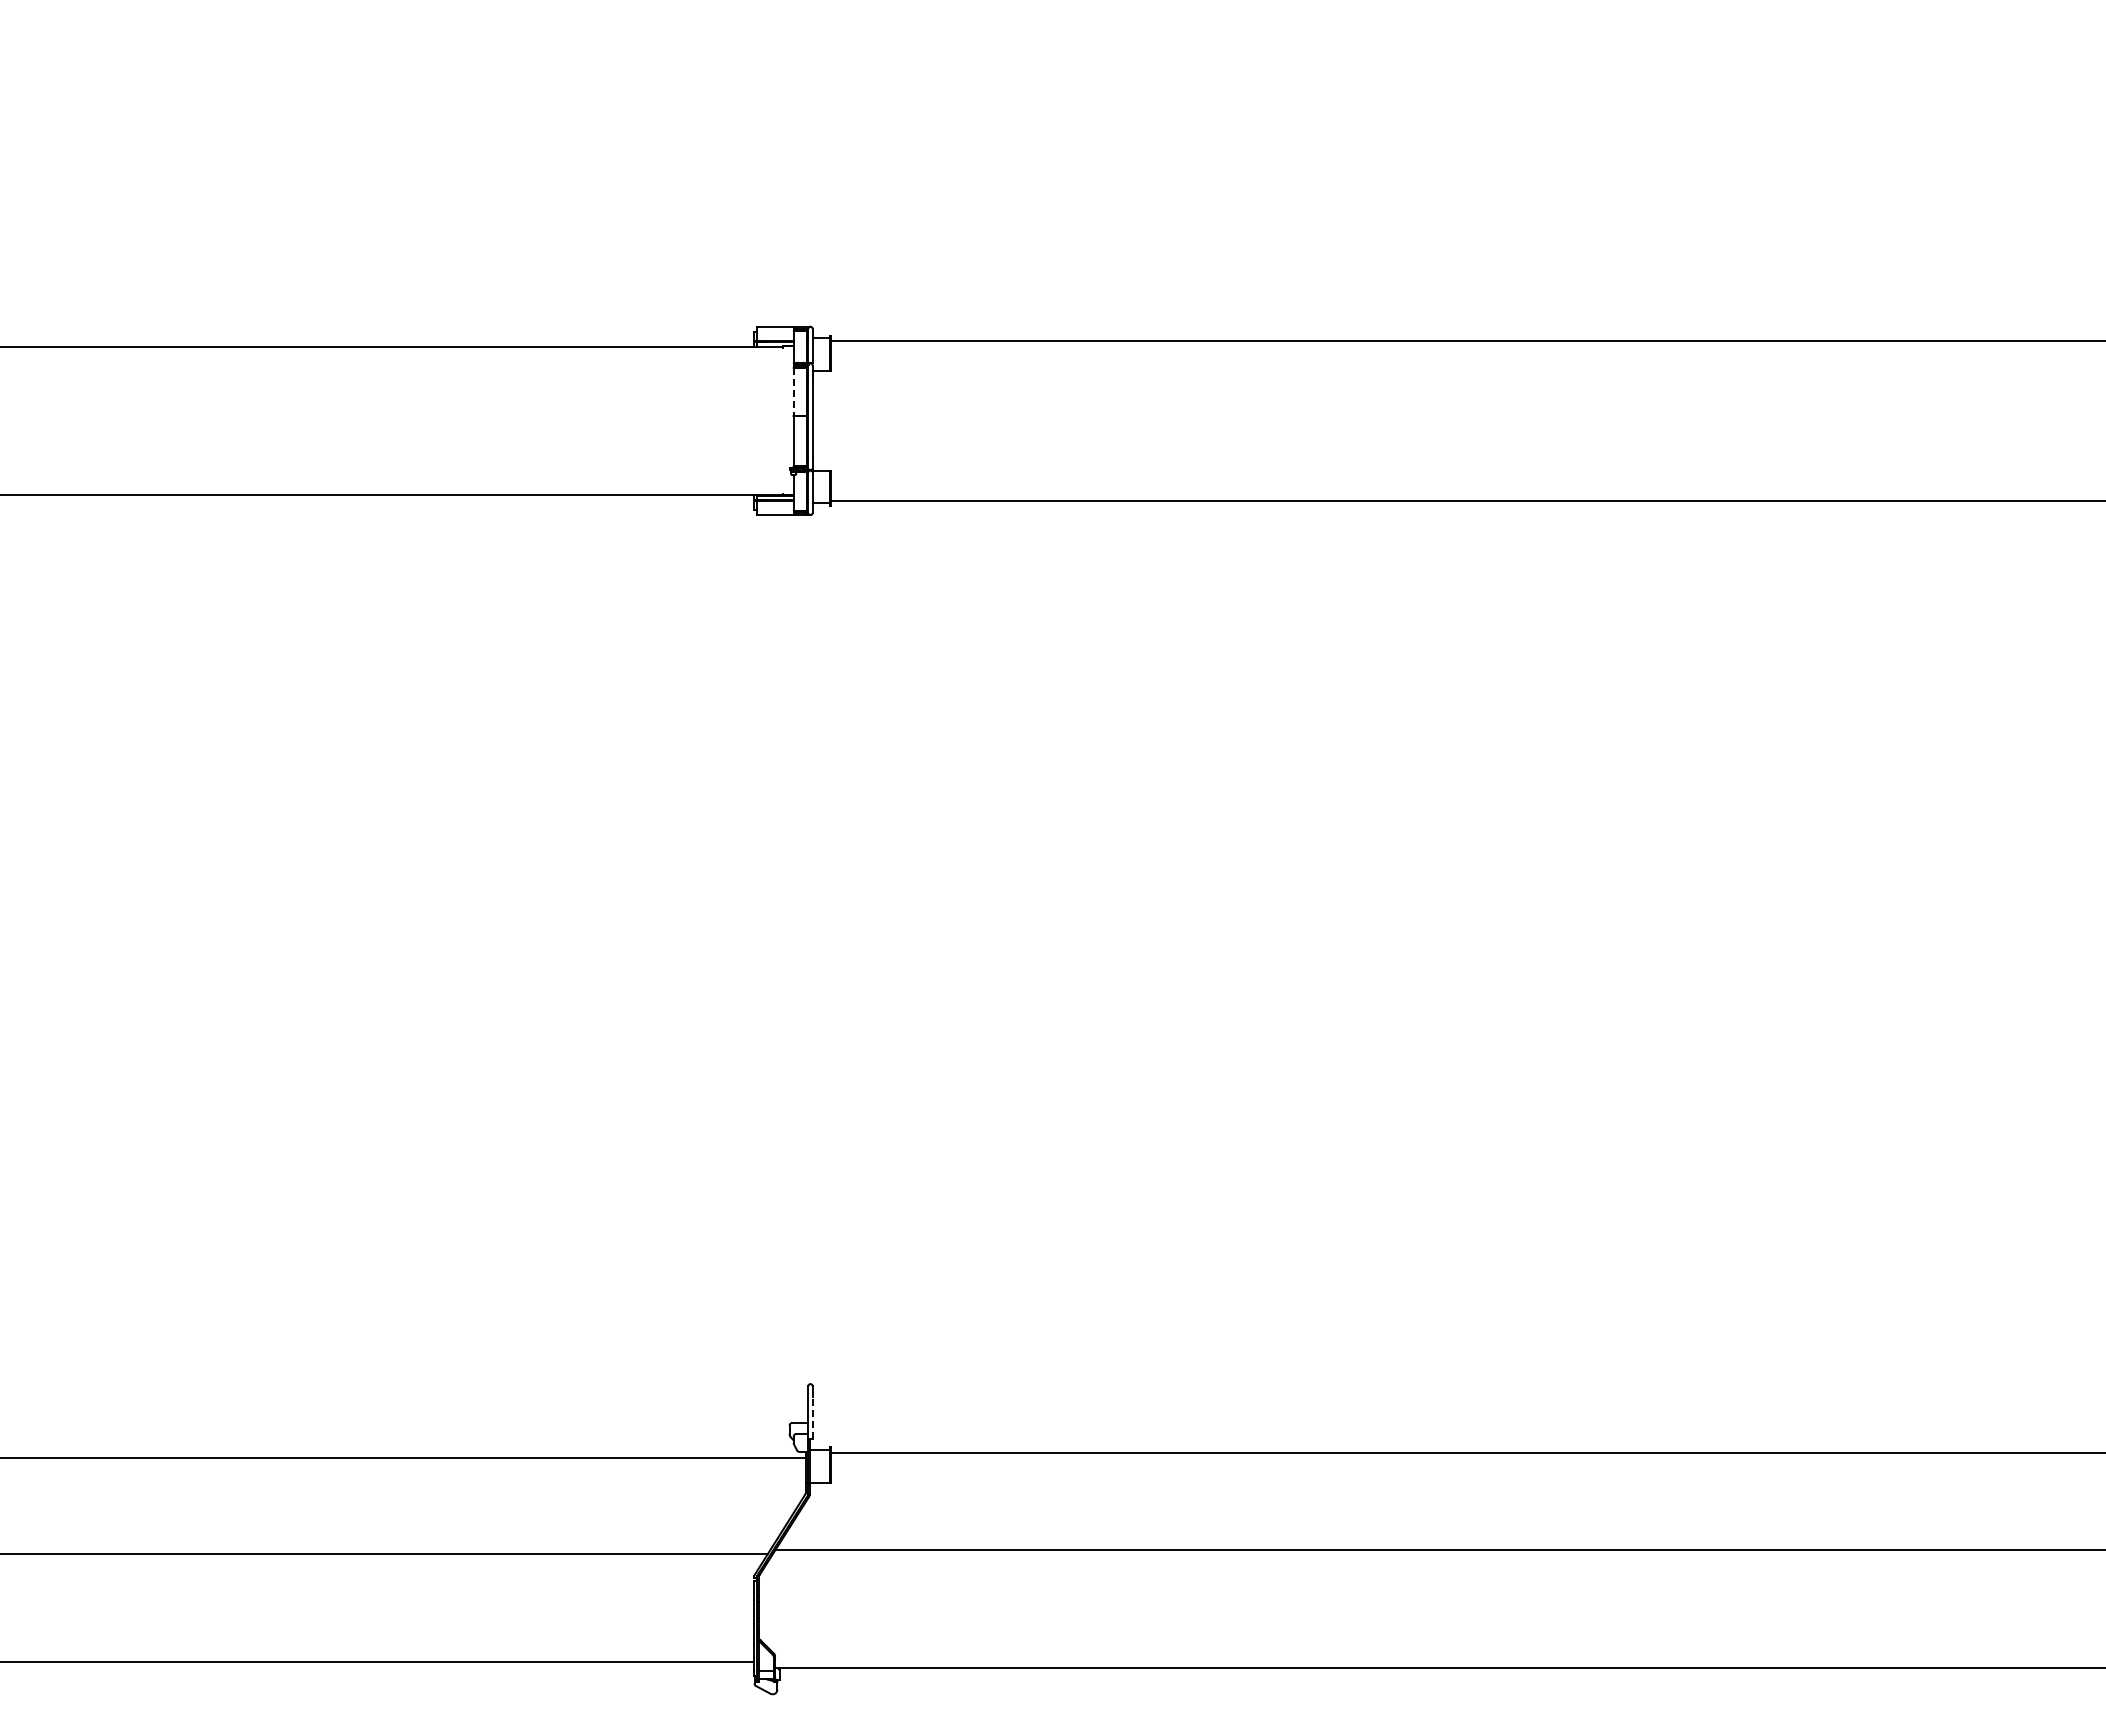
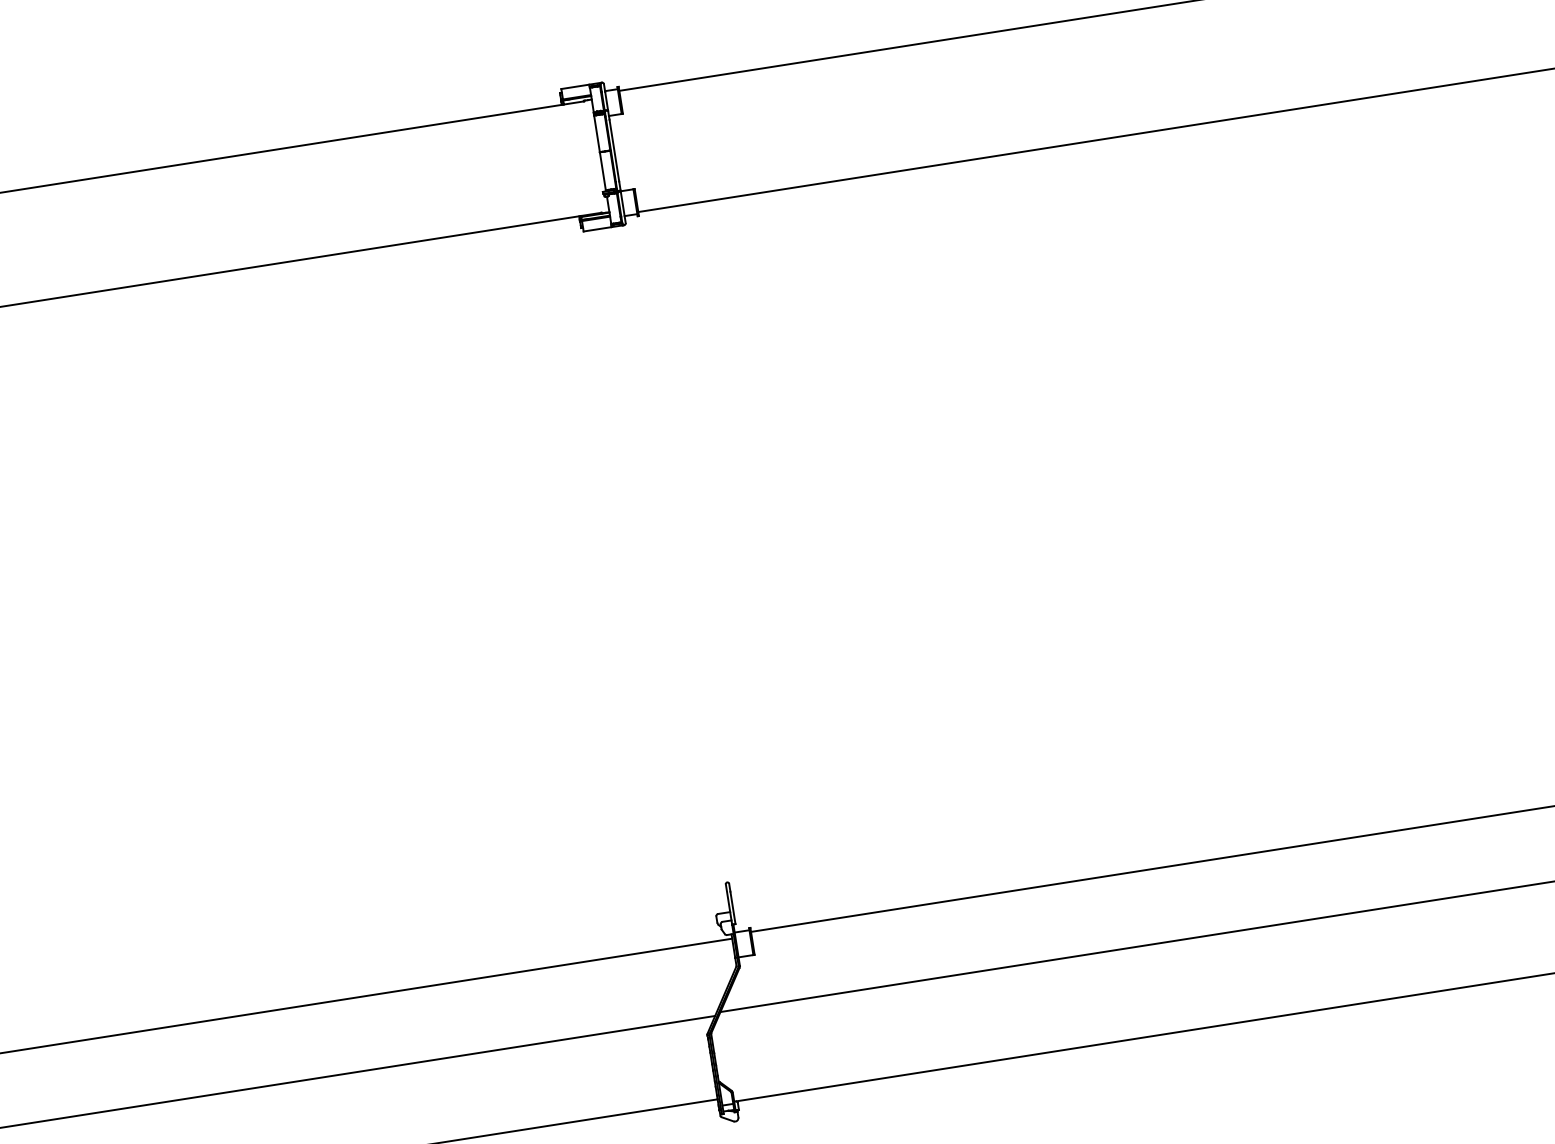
line: (793, 391) -> (596, 133), dashed -> solid
line: (812, 1417) -> (732, 907), dashed -> solid

